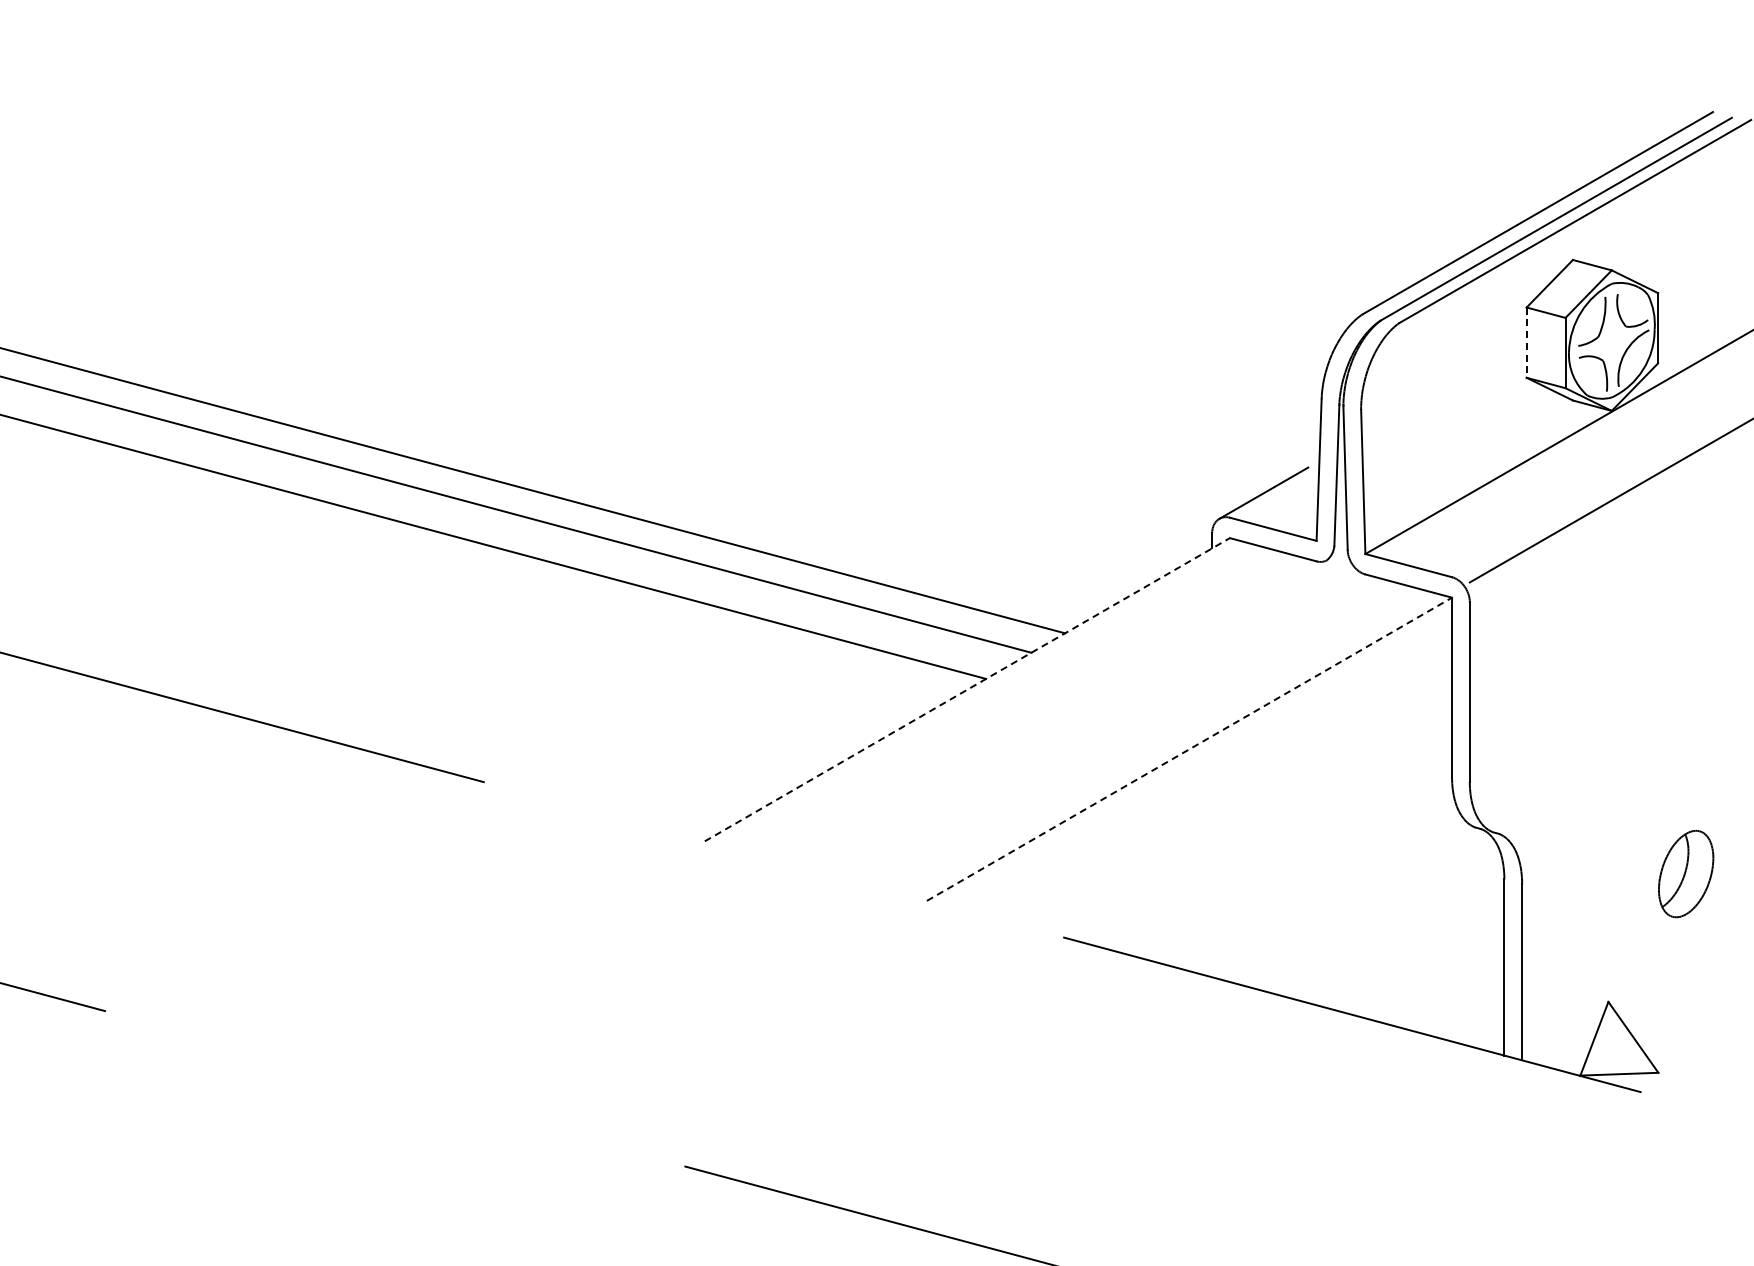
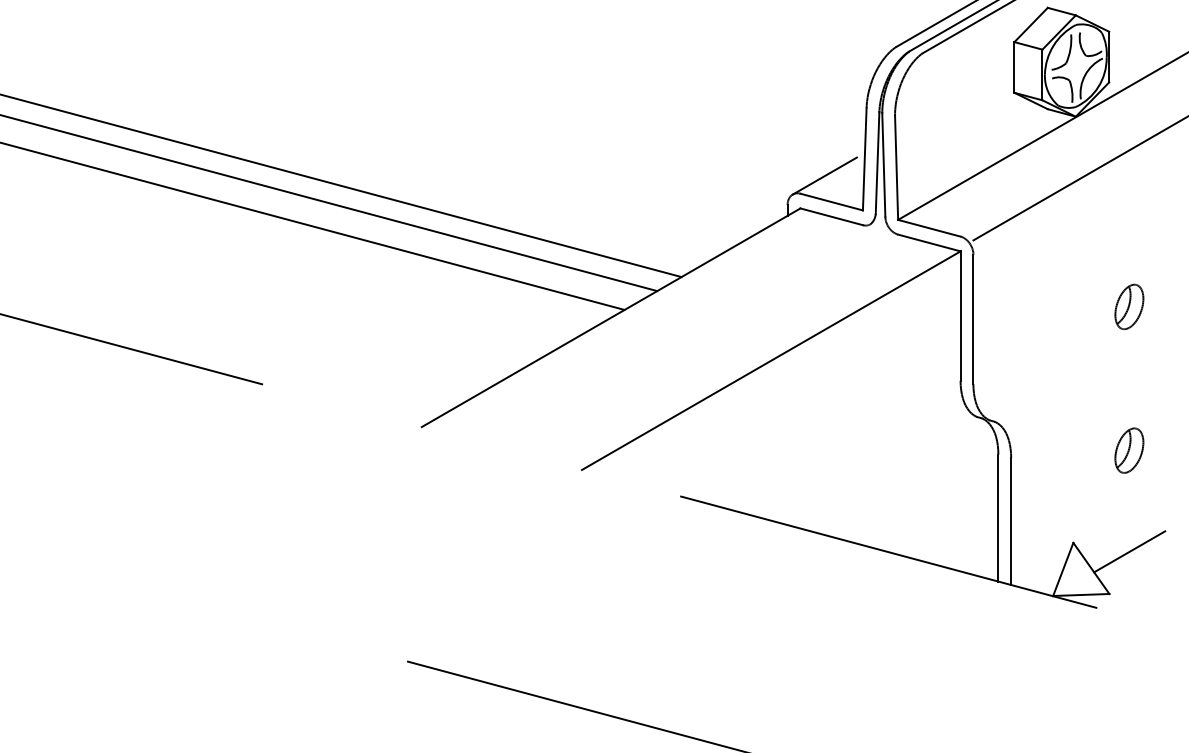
line: (1526, 343) -> (1014, 68), dashed -> solid
part: (1685, 674) -> (1128, 306), added
line: (967, 689) -> (611, 317), dashed -> solid
line: (1189, 749) -> (771, 360), dashed -> solid
part: (1685, 873) -> (1128, 450), size x0.71
line: (1686, 1013) -> (1129, 551), added

